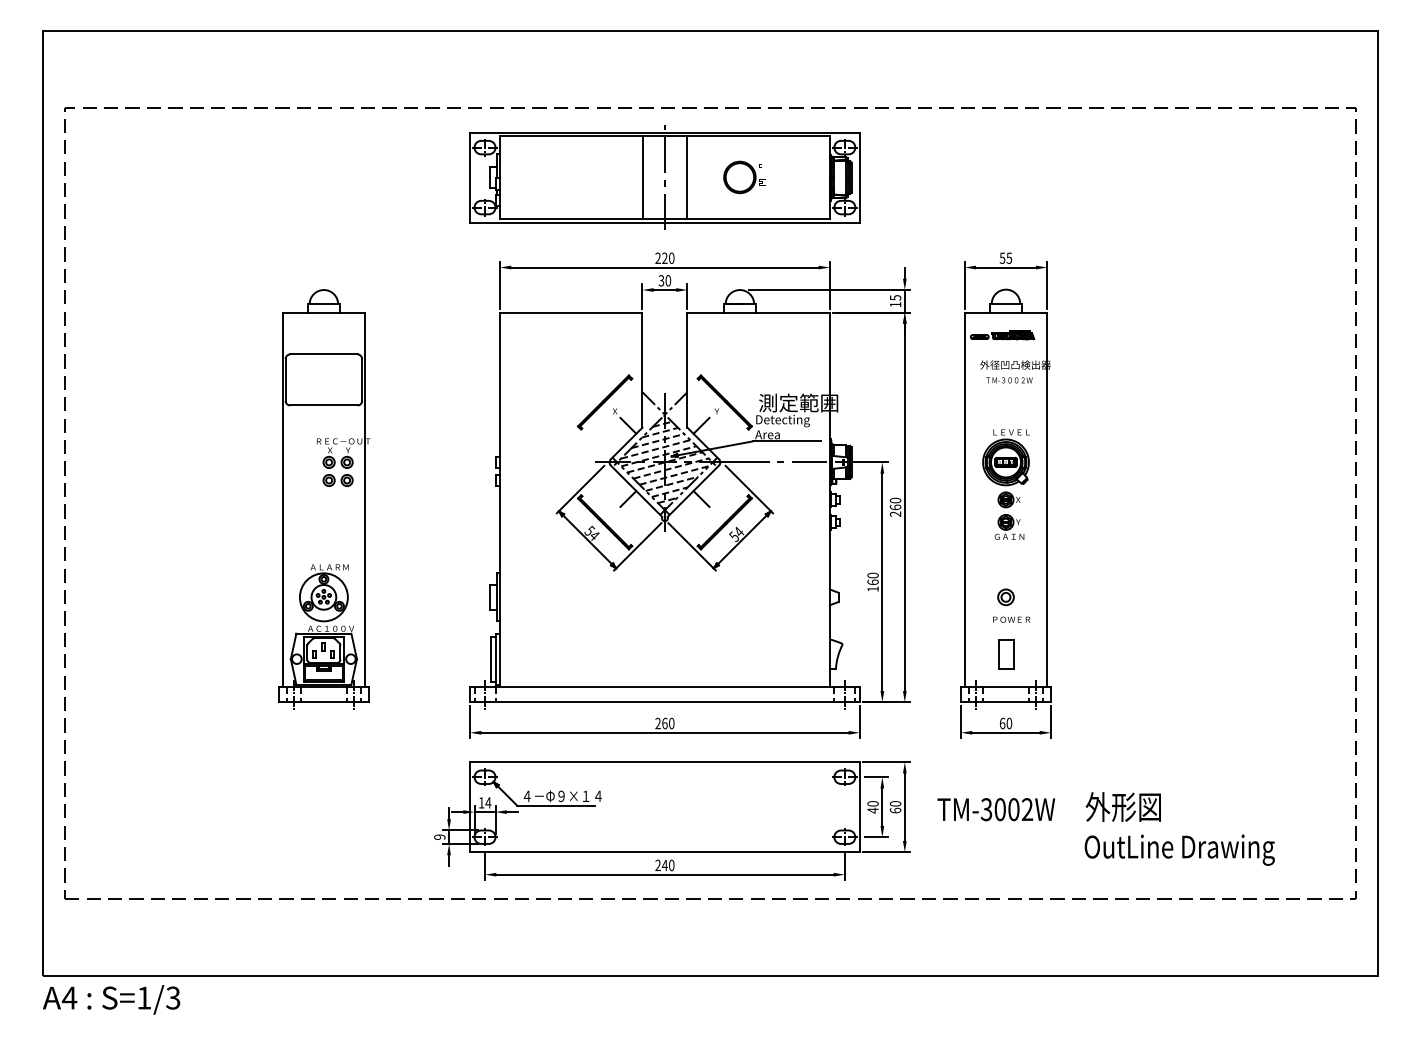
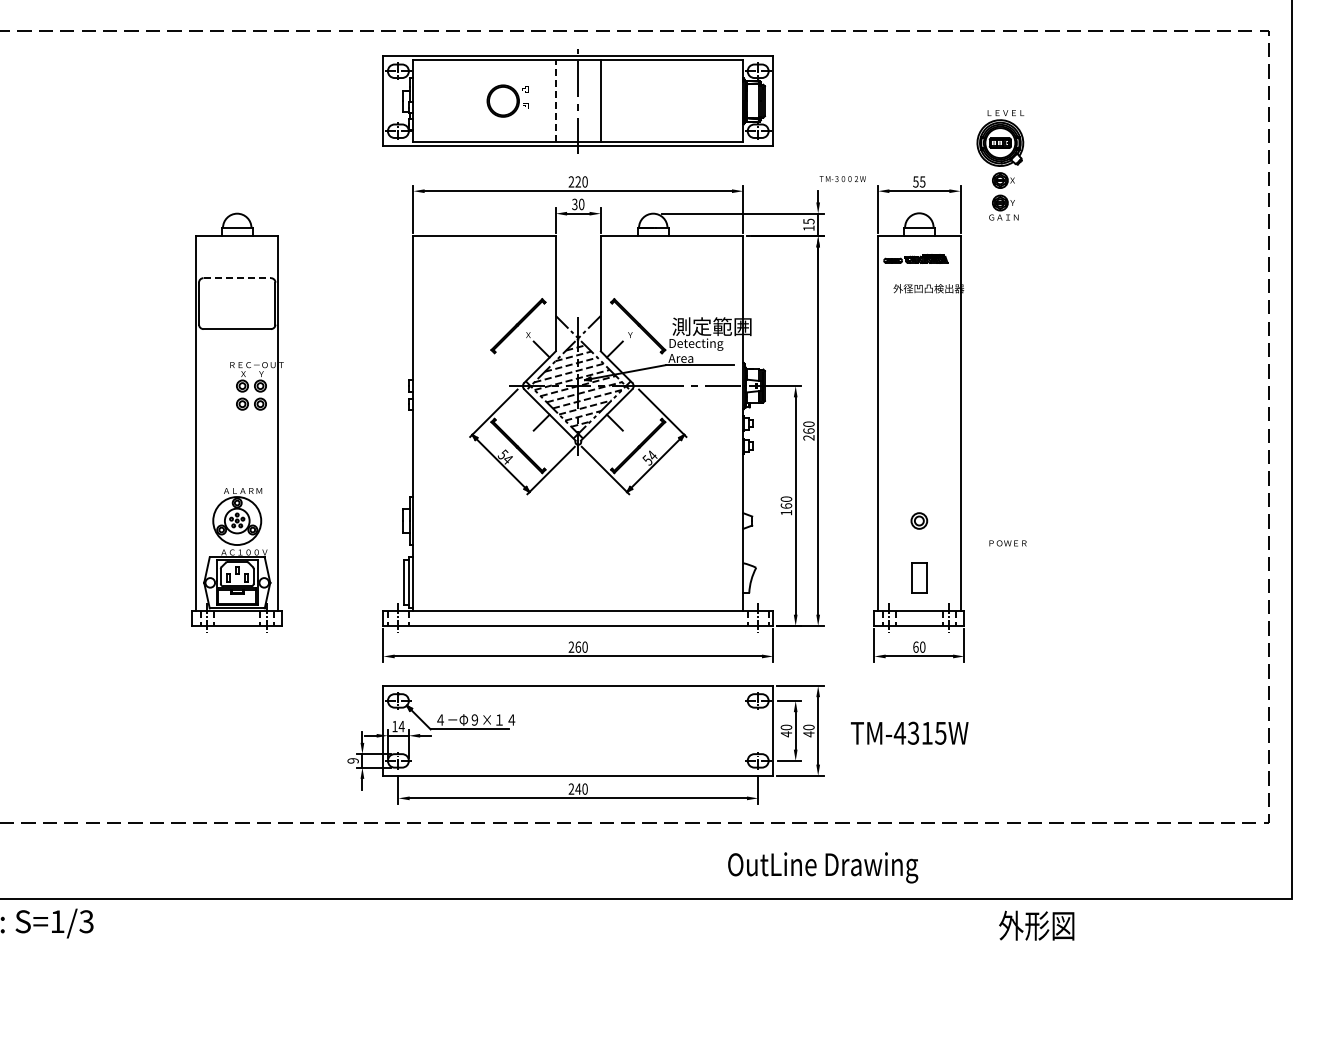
line: (642, 177) -> (555, 101), solid -> dashed
part: (744, 177) -> (507, 101), moved
line: (323, 354) -> (236, 278), solid -> dashed
text: (1009, 380) -> (842, 179), moved
part: (1005, 484) -> (999, 165), moved
text: (1011, 619) -> (1007, 543), moved
text: (1122, 806) -> (1035, 925), moved
text: (1006, 809) -> (919, 733), TM-3002W -> TM-4315W
text: (895, 810) -> (808, 734), 60 -> 40
text: (1179, 849) -> (822, 867), moved

